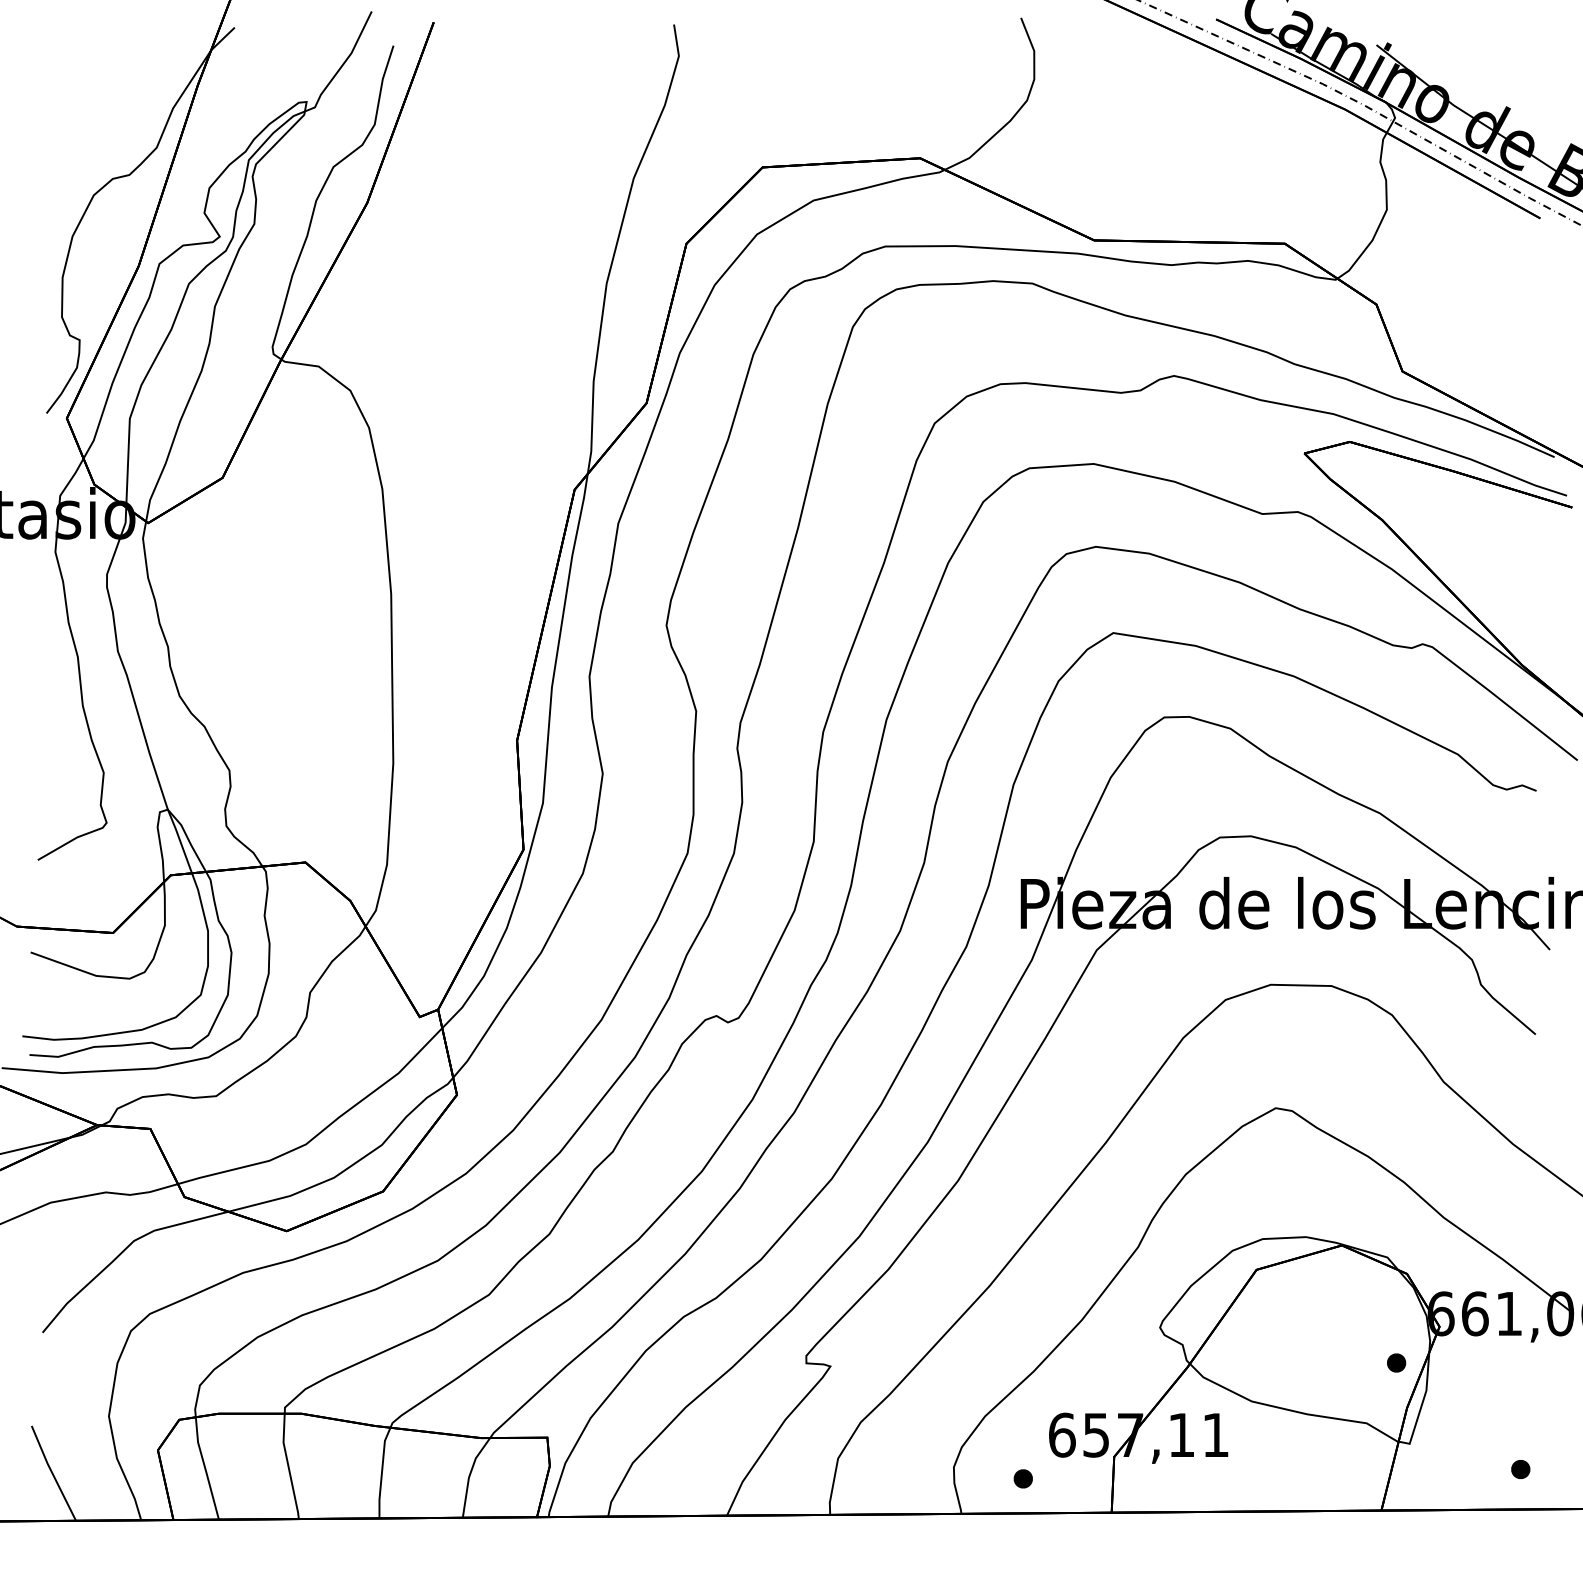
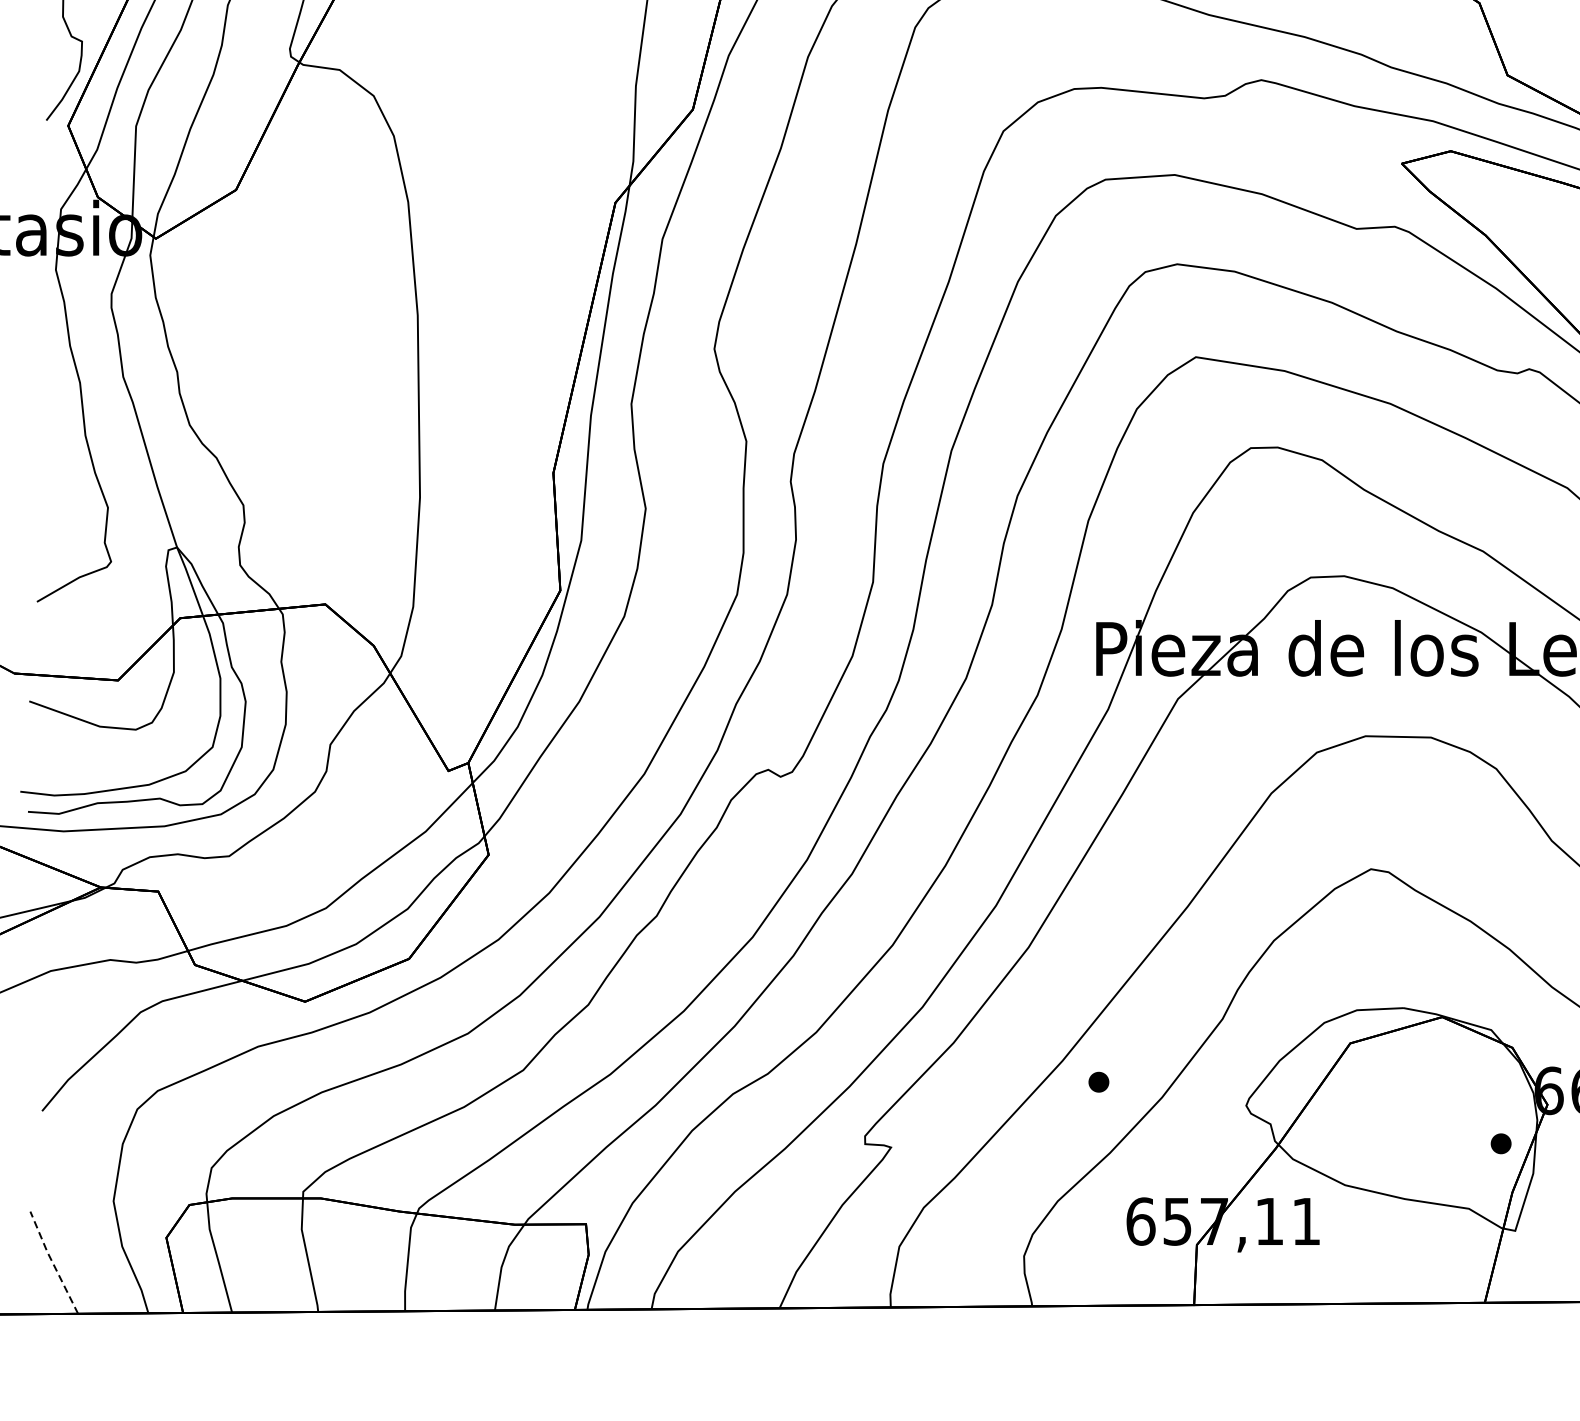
line: (52, 1473) -> (52, 1262), solid -> dashed
part: (1022, 1478) -> (1098, 1081), moved

